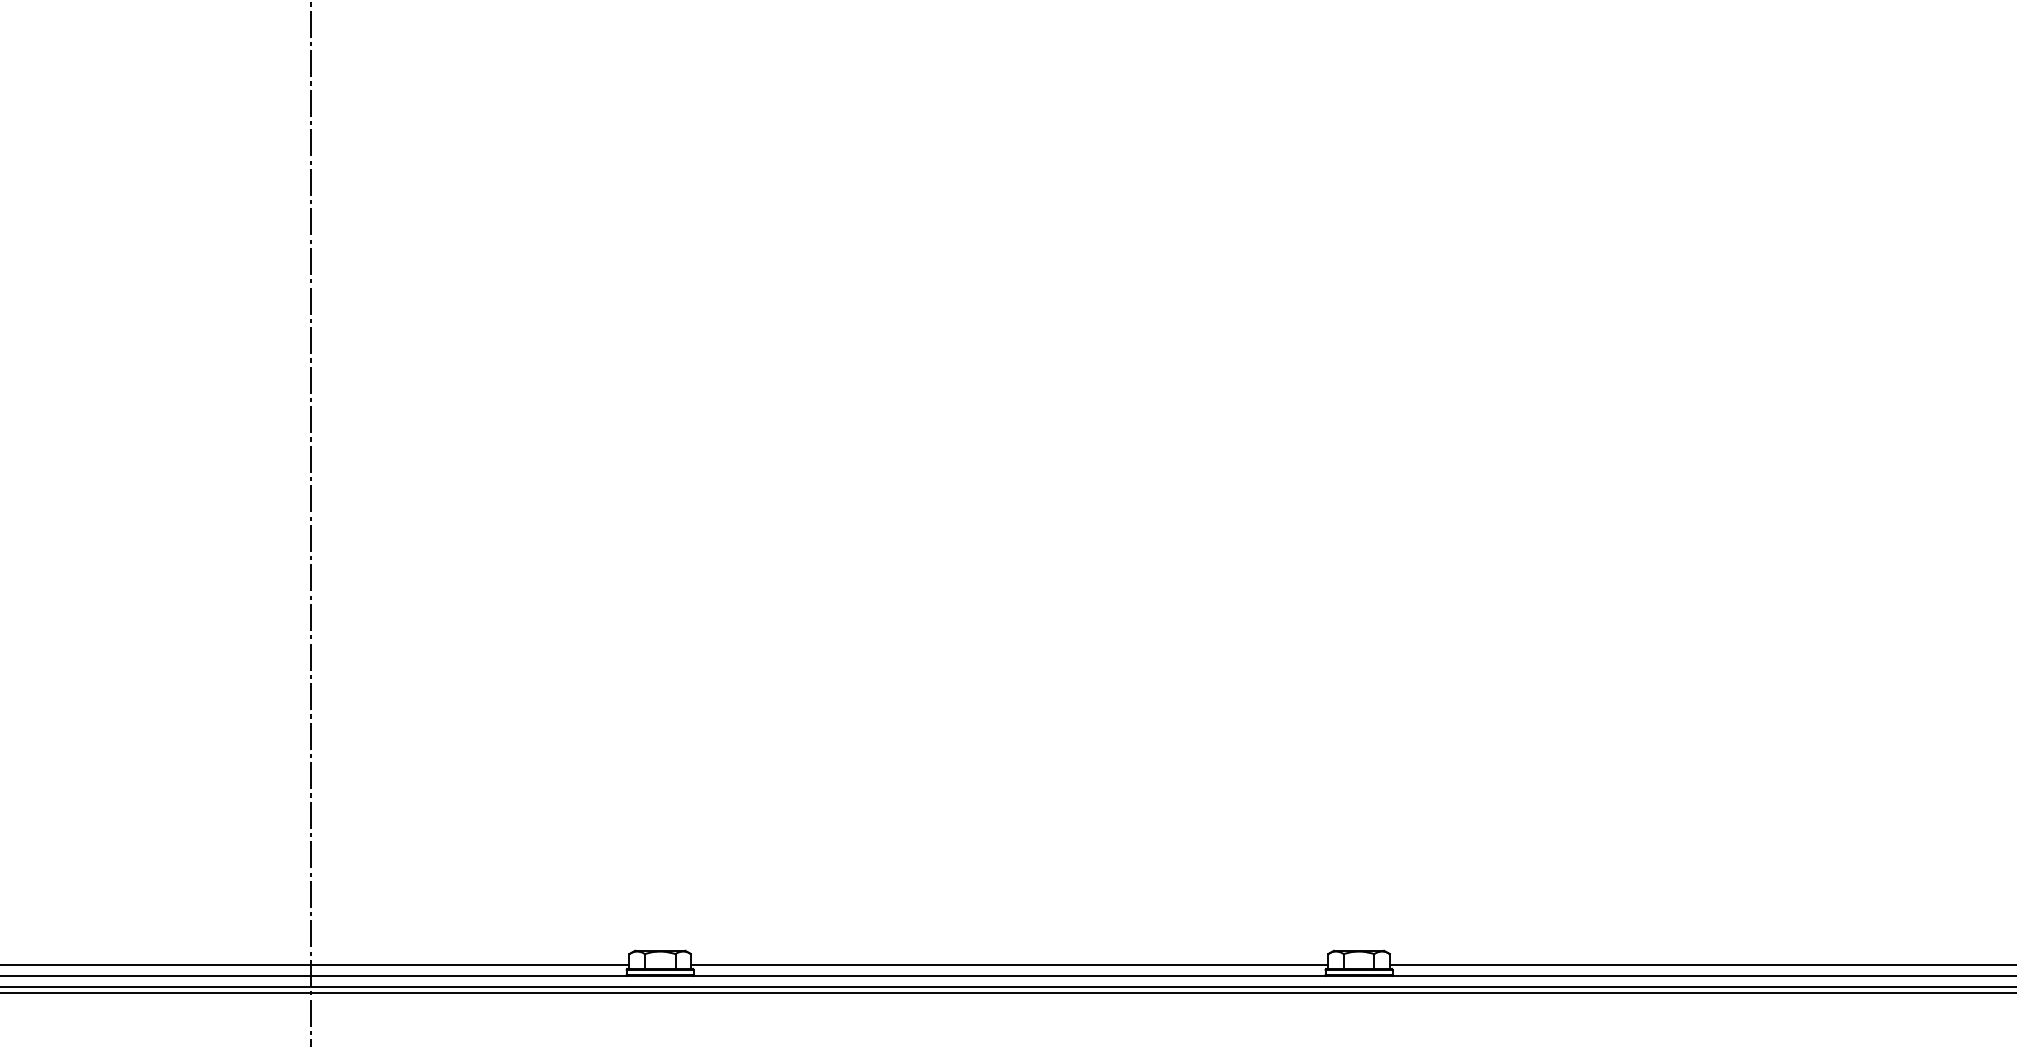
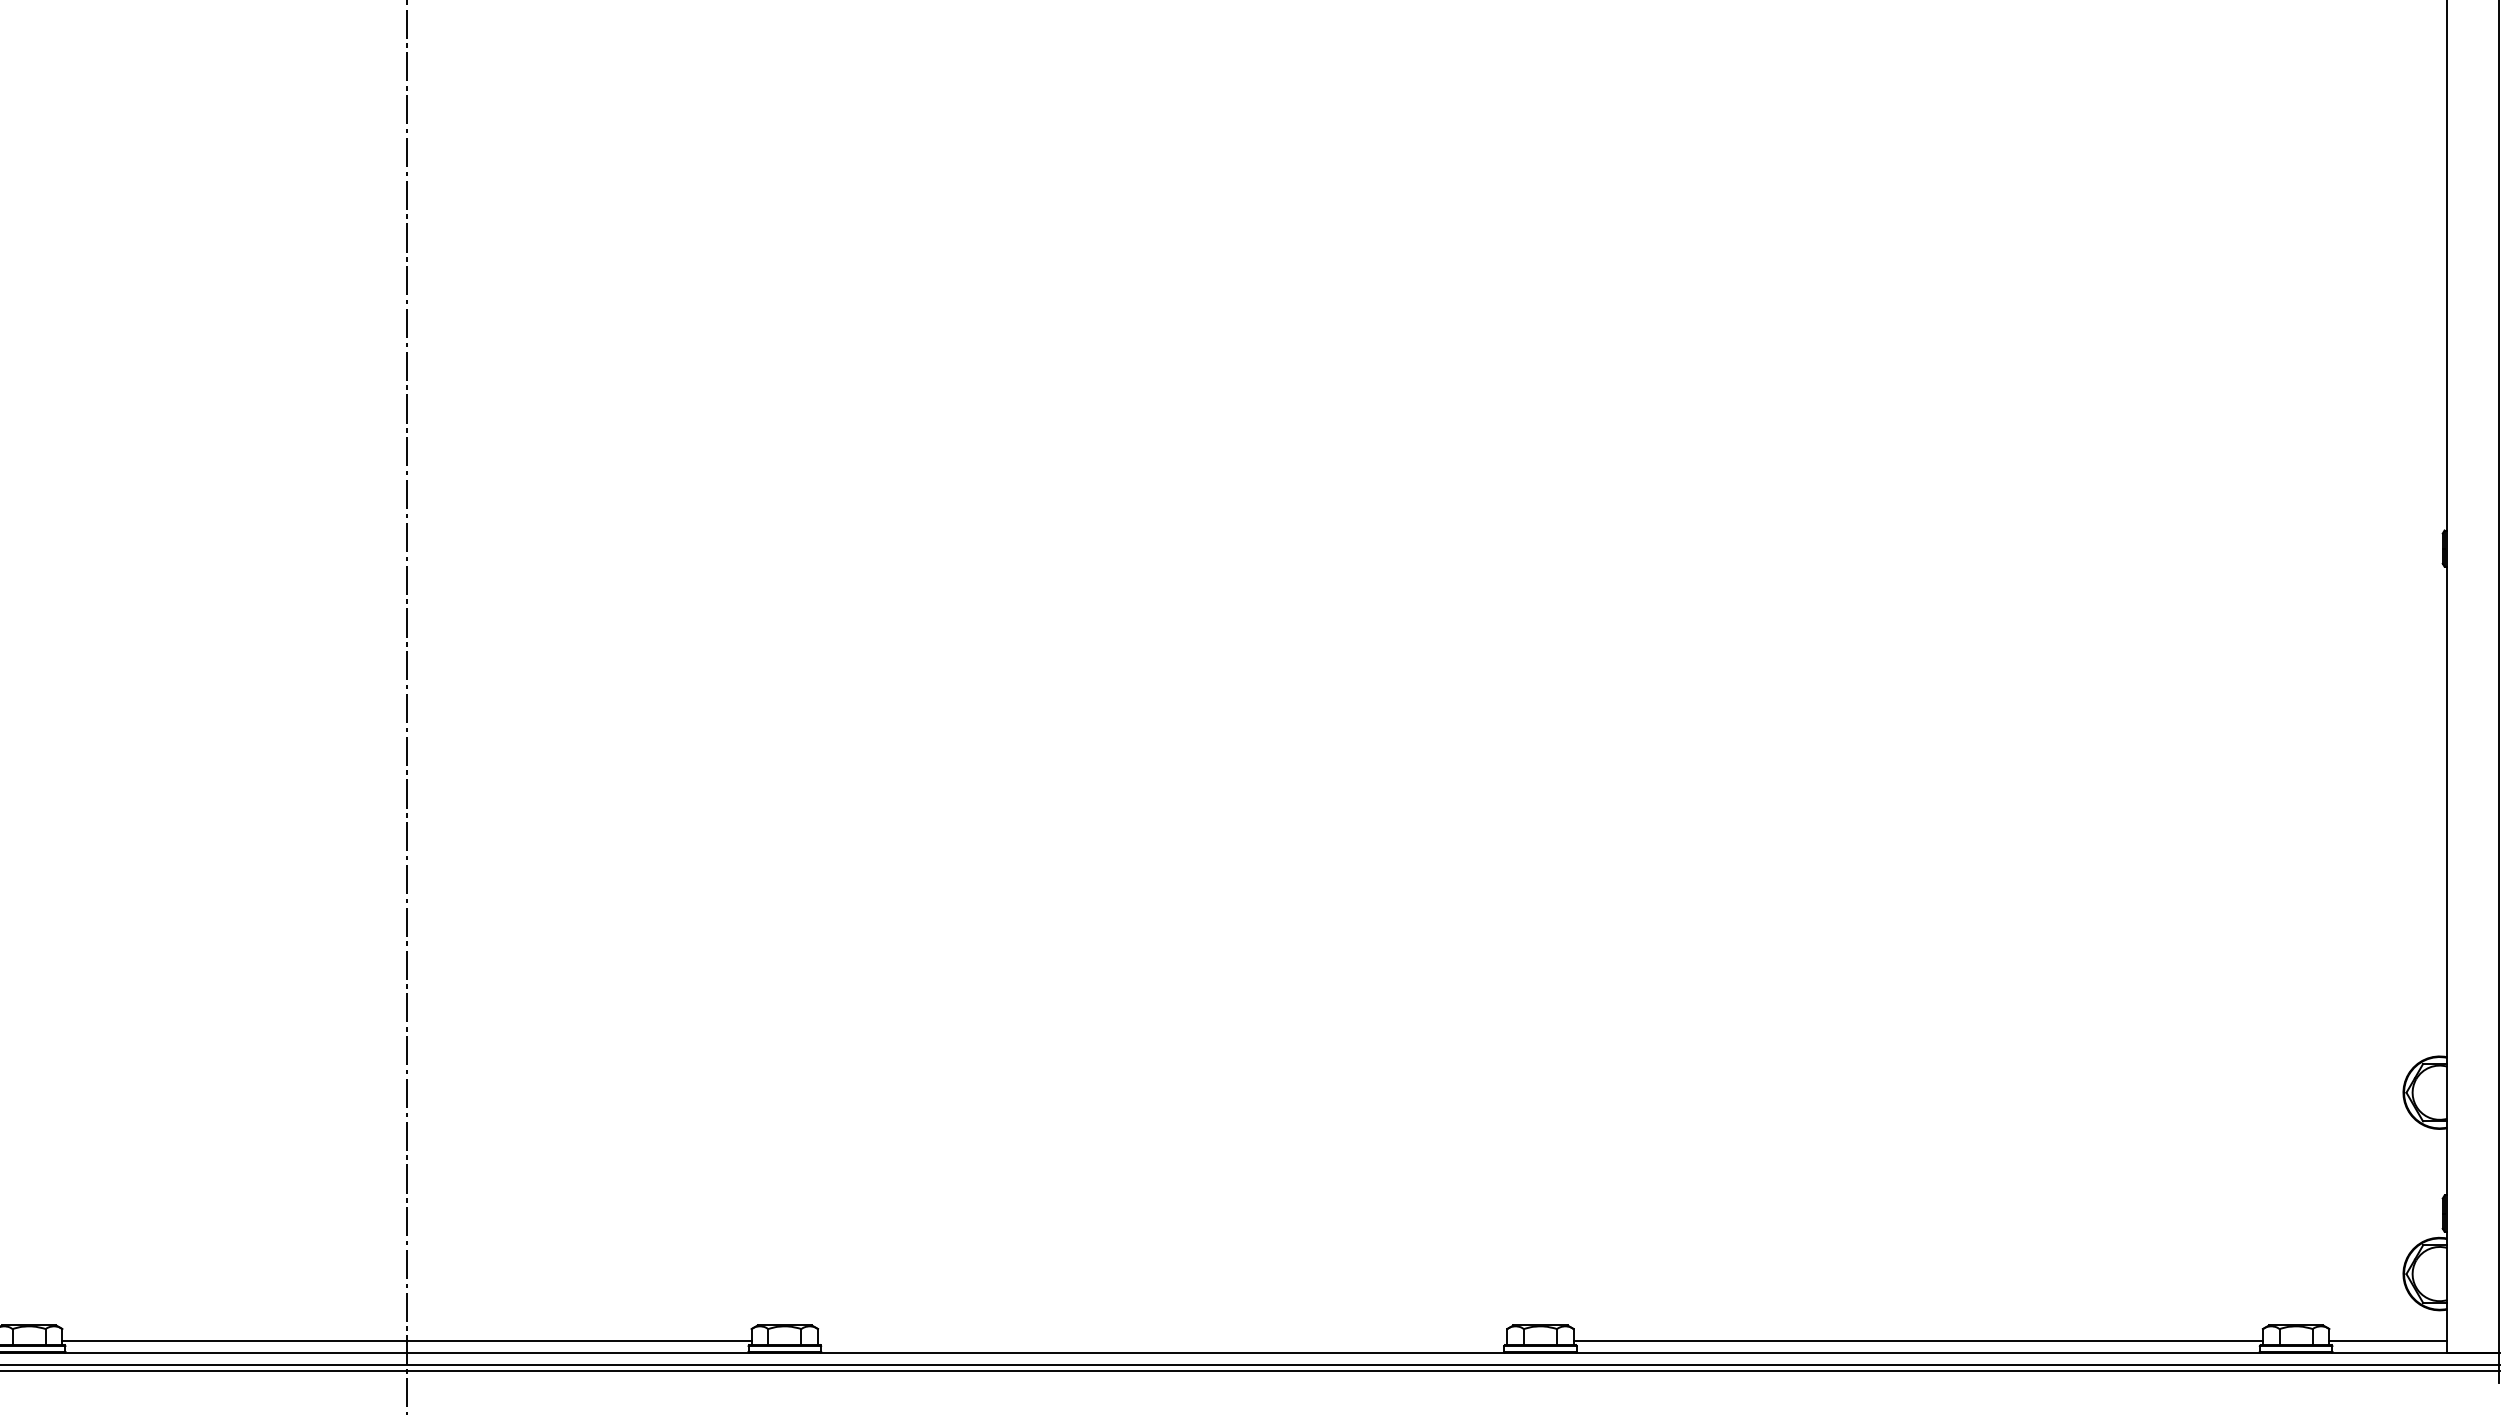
line: (1009, 964) -> (1162, 1340), removed

